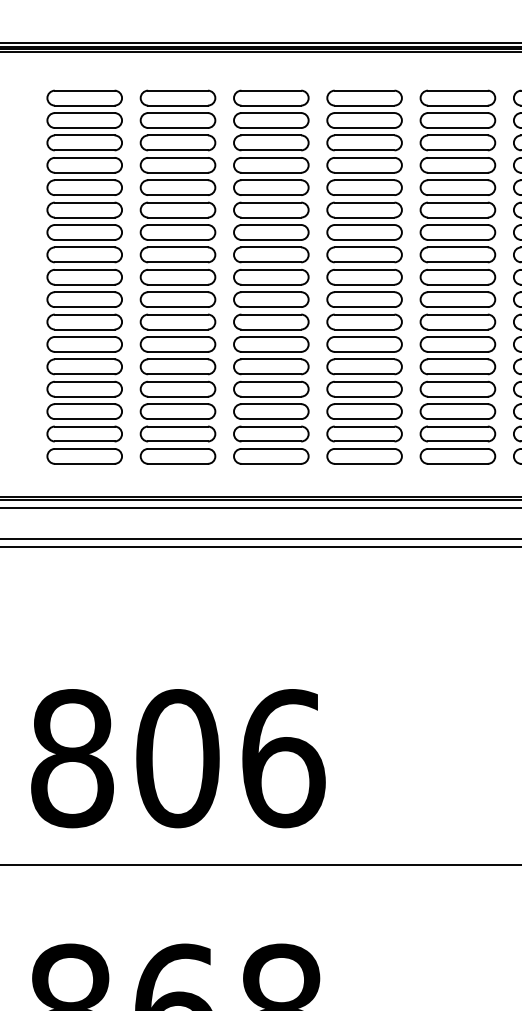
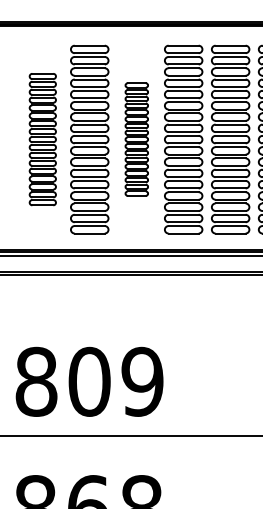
part: (84, 277) -> (42, 139), size x0.7
part: (270, 277) -> (136, 139), size x0.6
text: (282, 757) -> (142, 381), 806 -> 809

